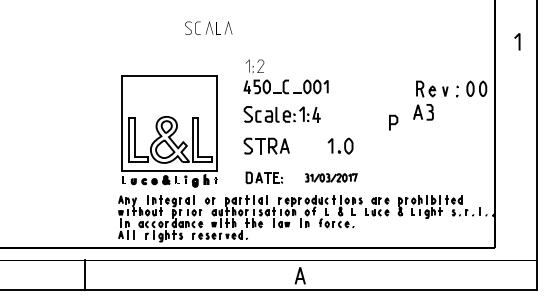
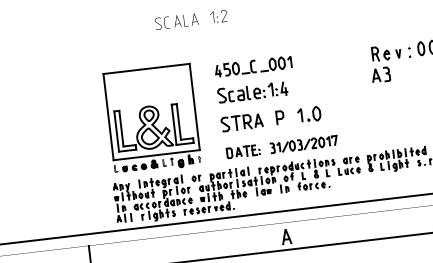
part: (254, 66) -> (218, 16), moved
curve: (393, 123) -> (280, 118), moved
part: (331, 177) -> (304, 144), size x1.43

